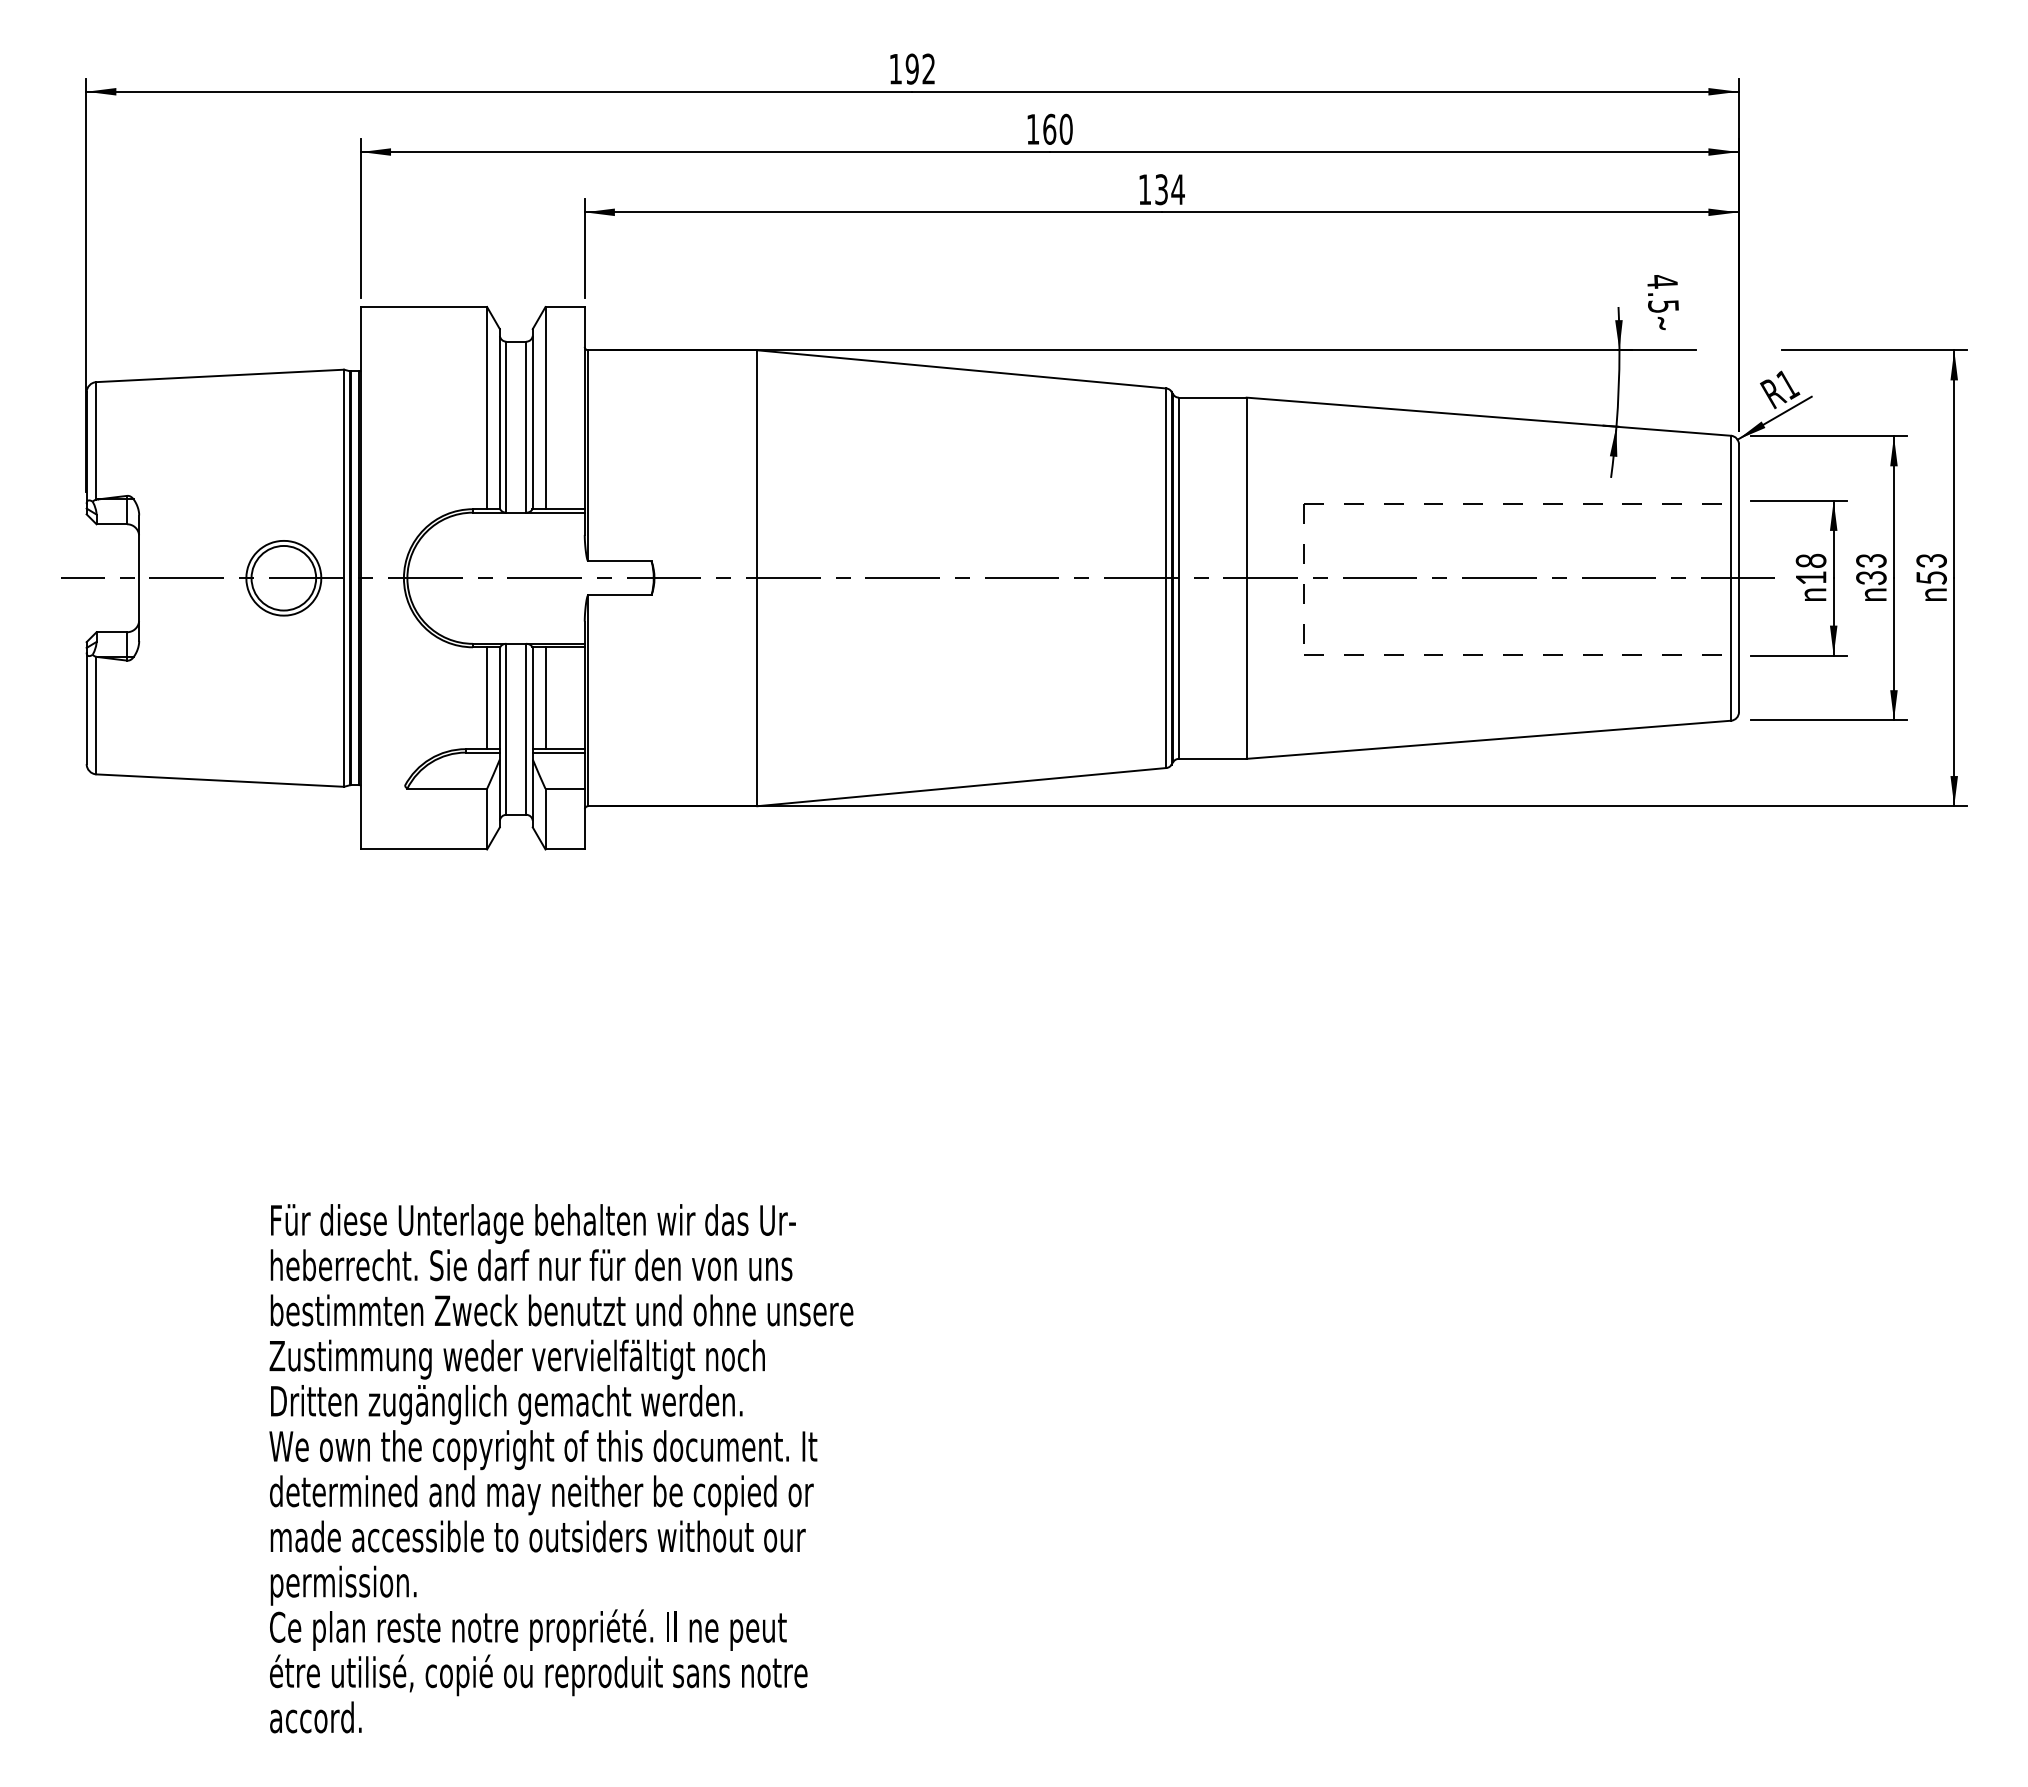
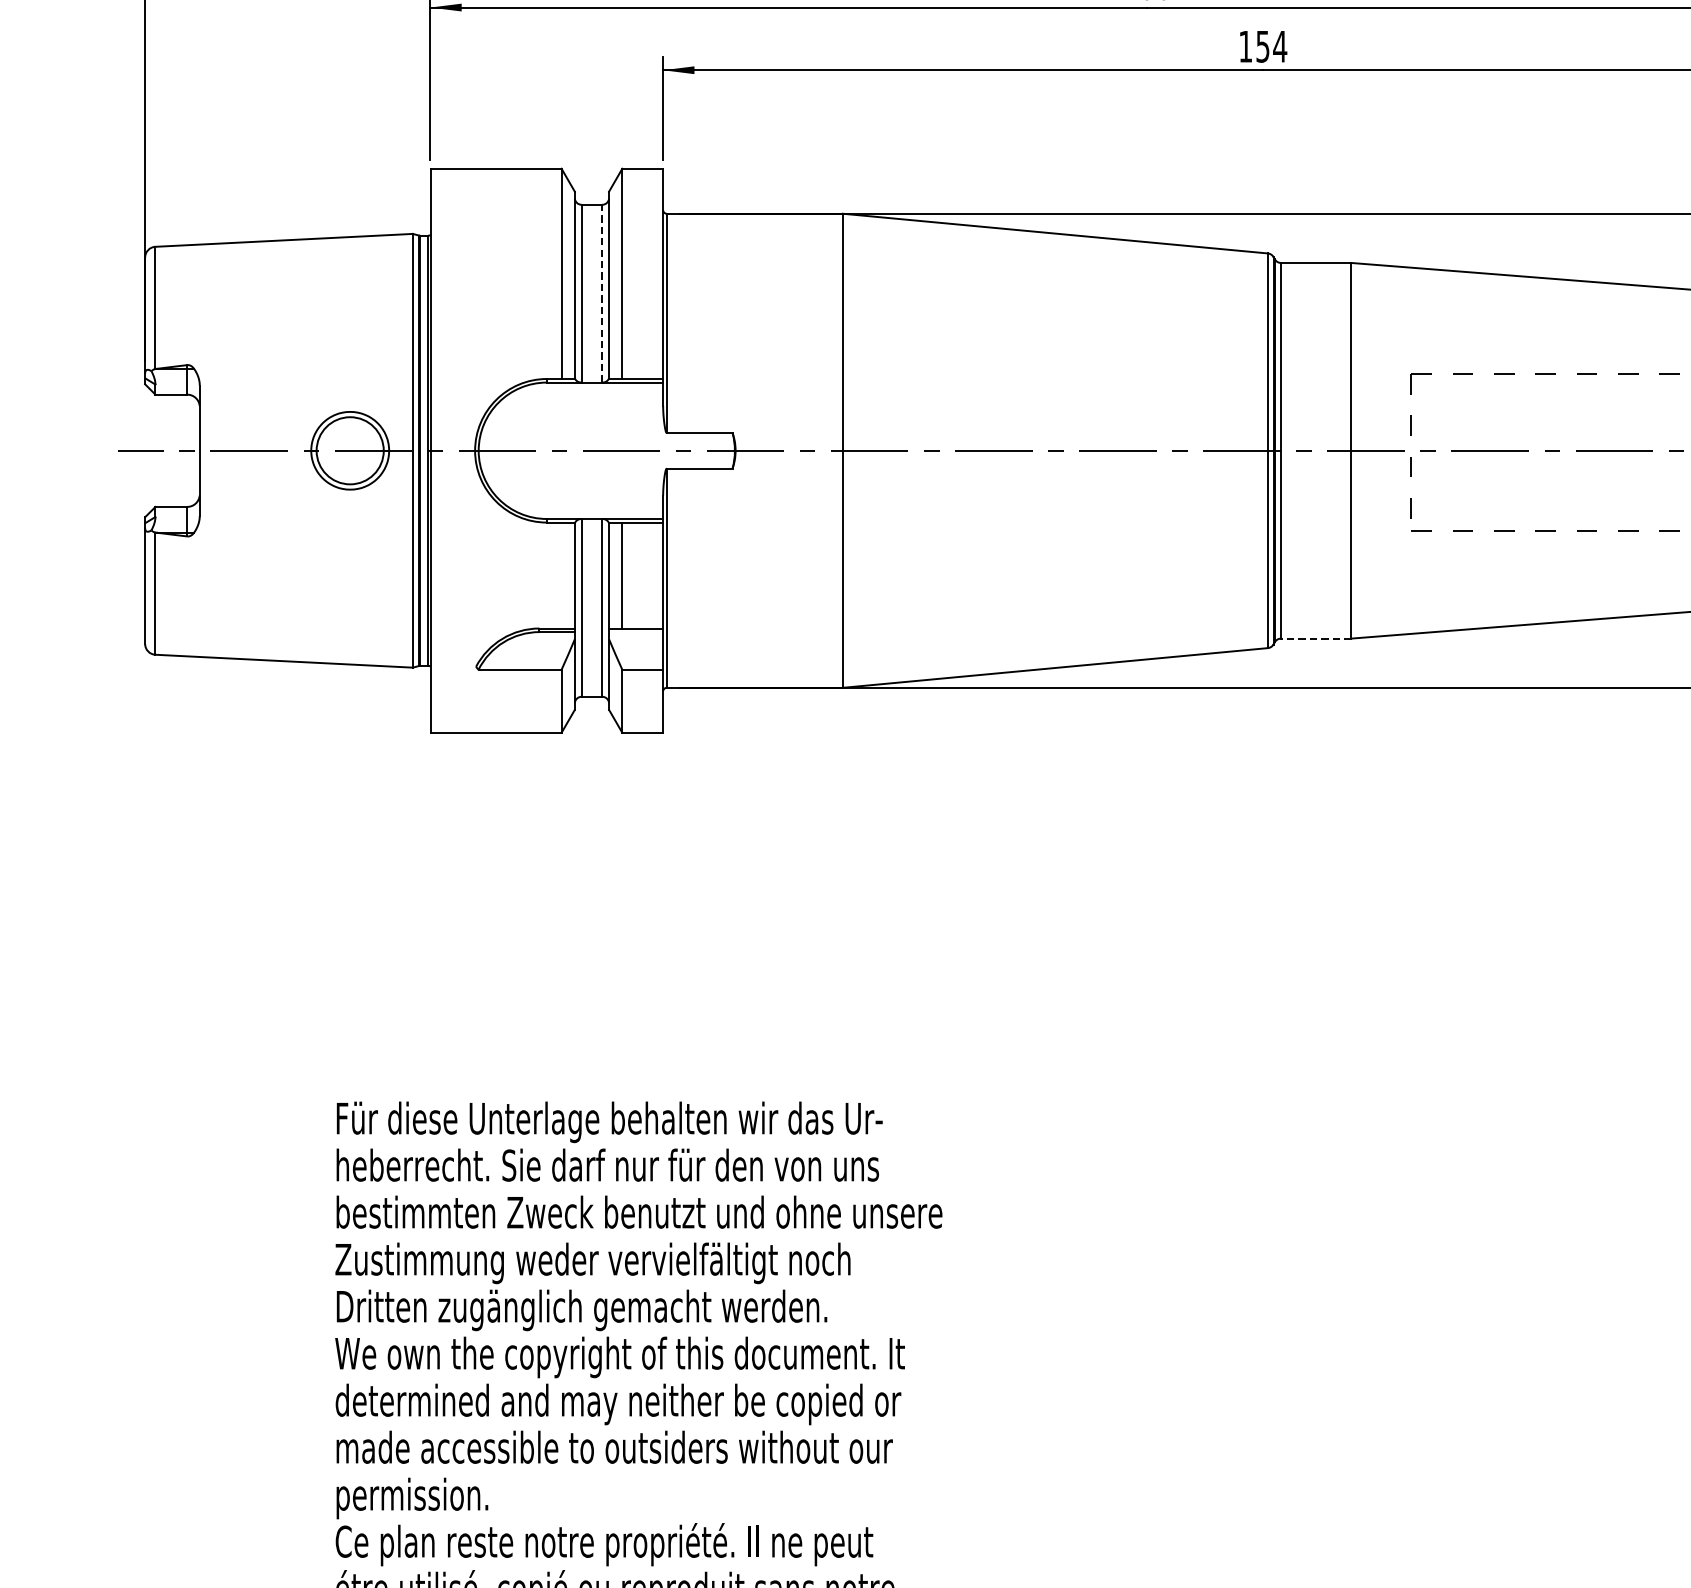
text: (1161, 189) -> (1262, 46), 134 -> 154
line: (526, 427) -> (602, 294), solid -> dashed
line: (487, 698) -> (561, 575), removed
line: (558, 752) -> (635, 631), removed
line: (1212, 758) -> (1315, 638), solid -> dashed

